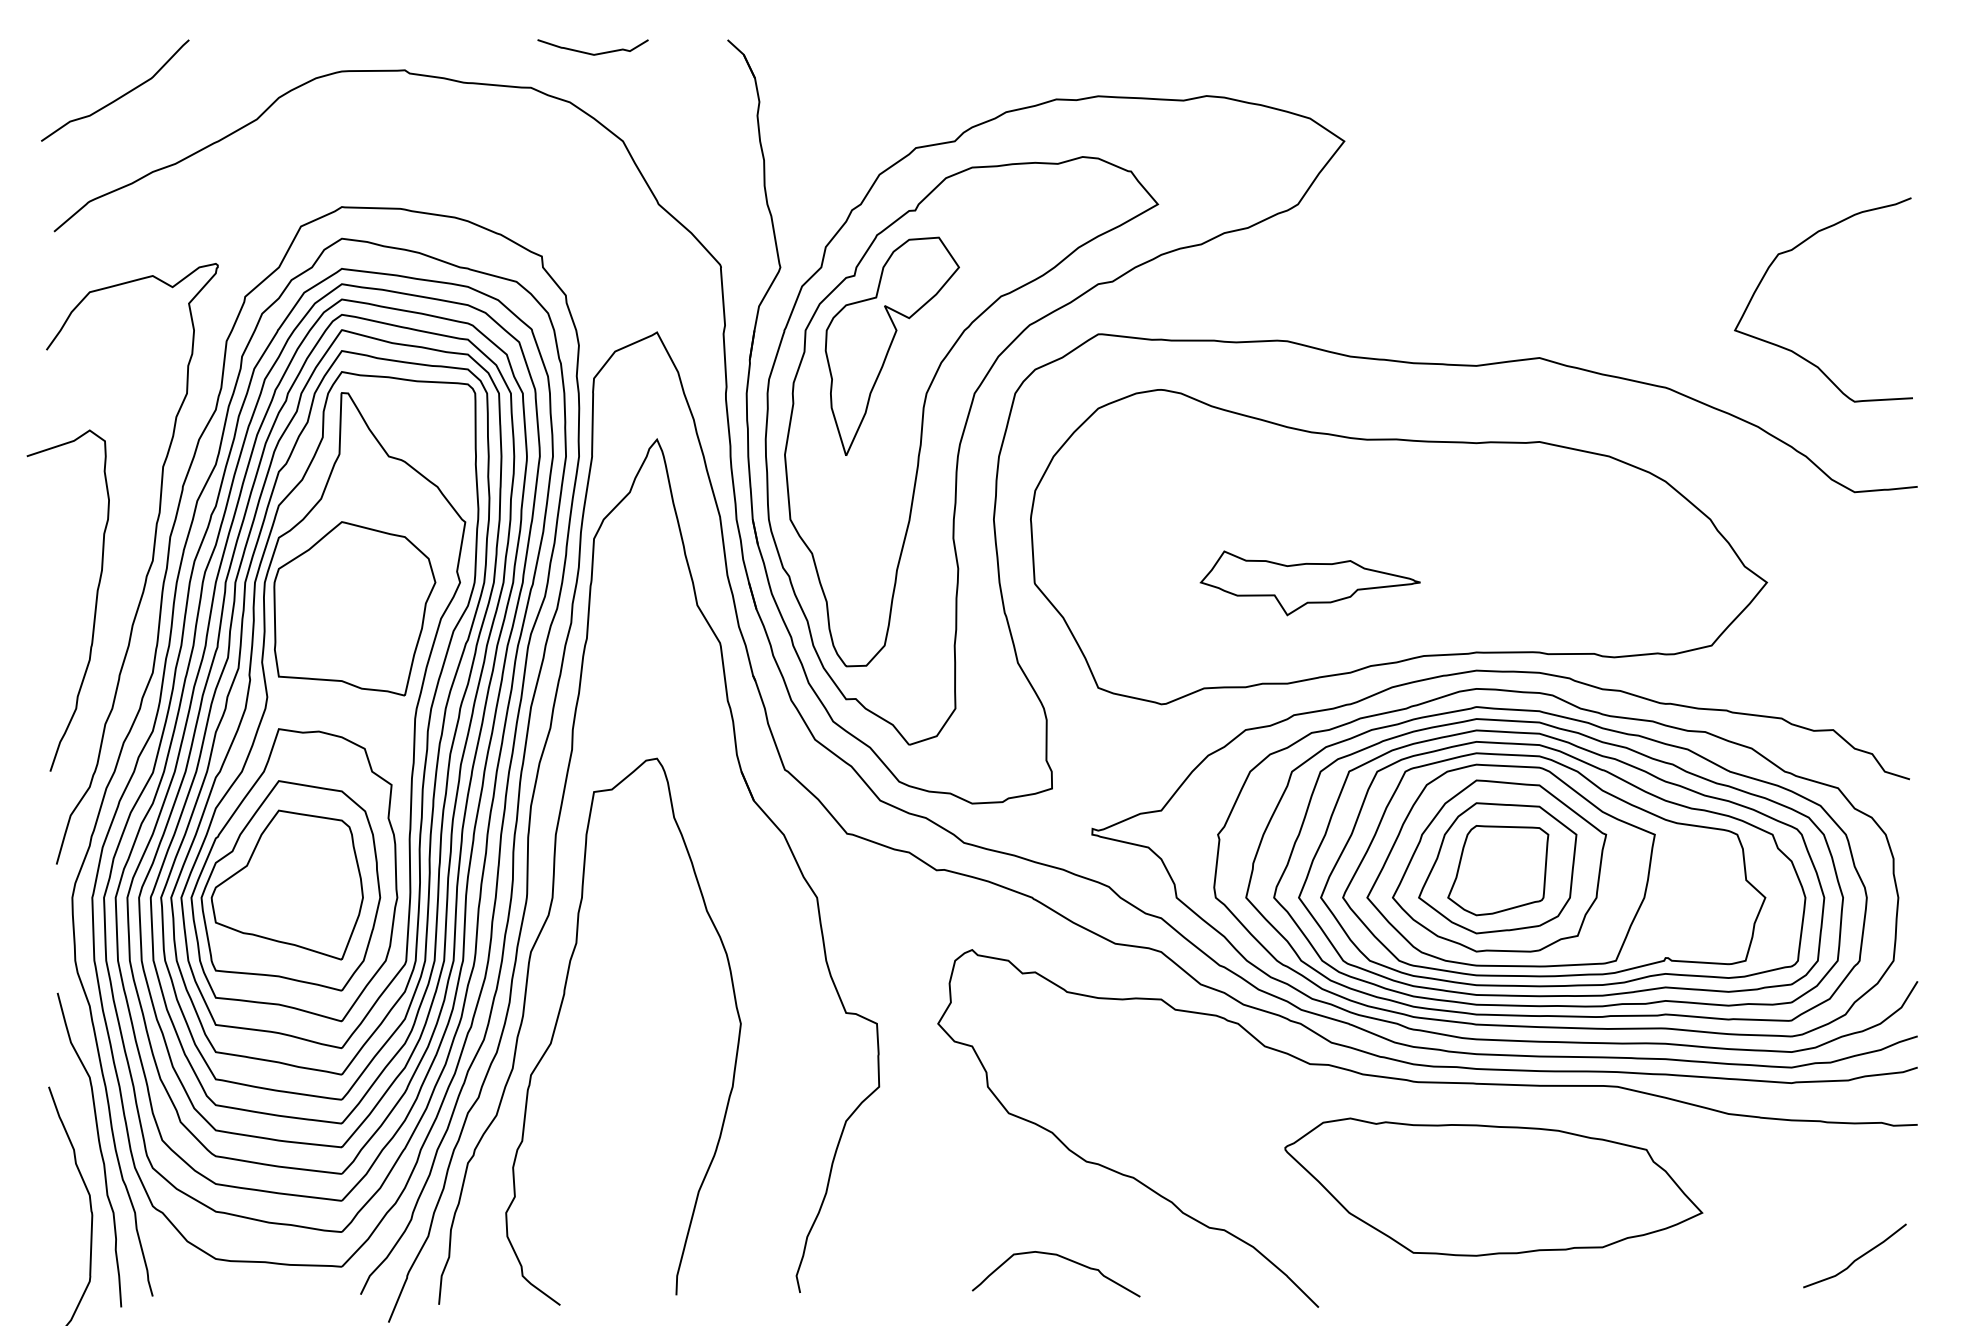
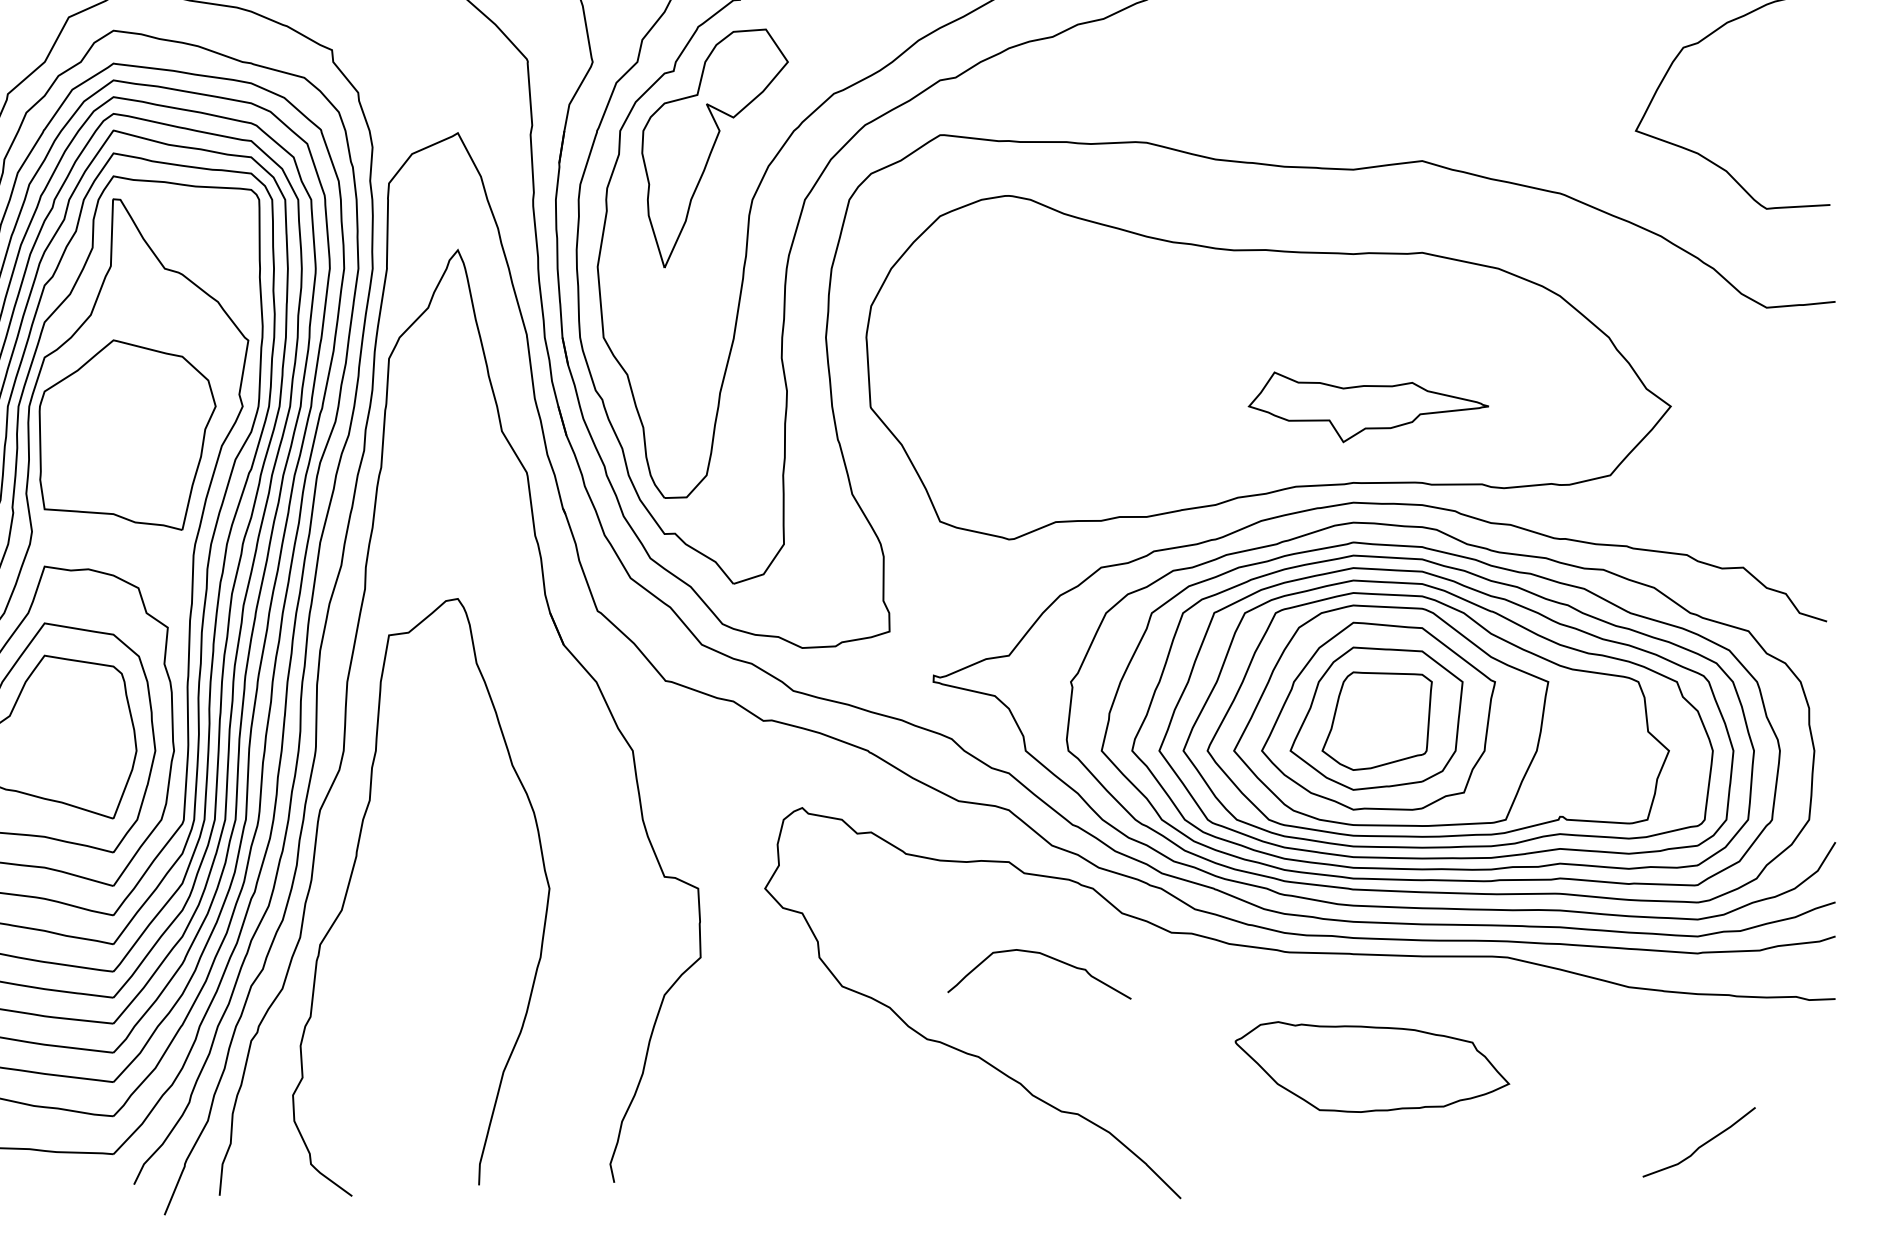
part: (1309, 583) -> (1367, 407), moved
part: (1493, 1186) -> (1371, 1066), size x0.6
curve: (1062, 1258) -> (1046, 957), moved
curve: (1856, 1258) -> (1700, 1145), moved

